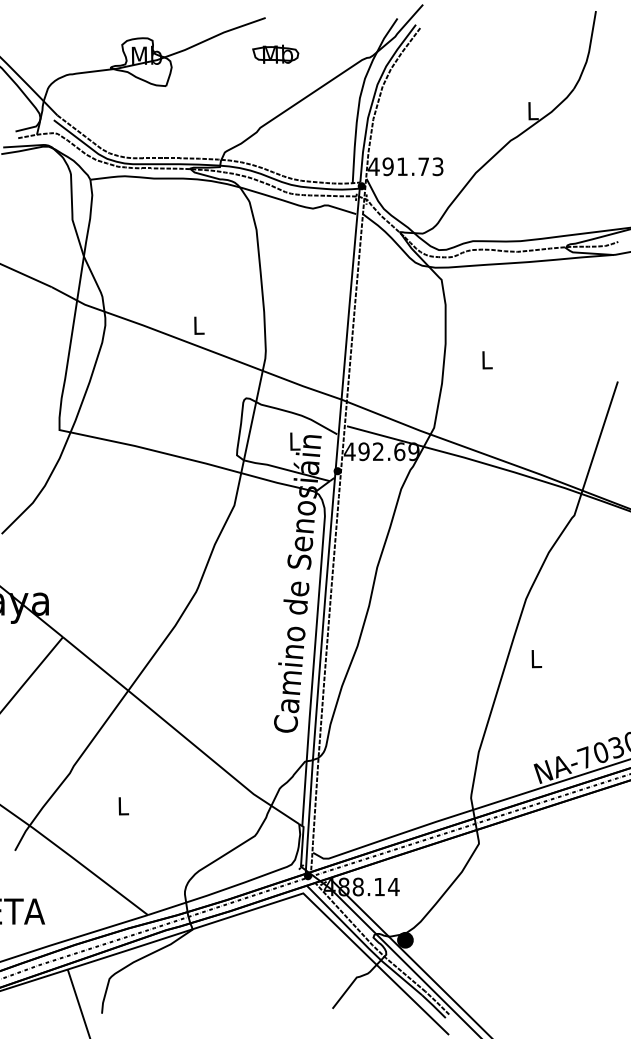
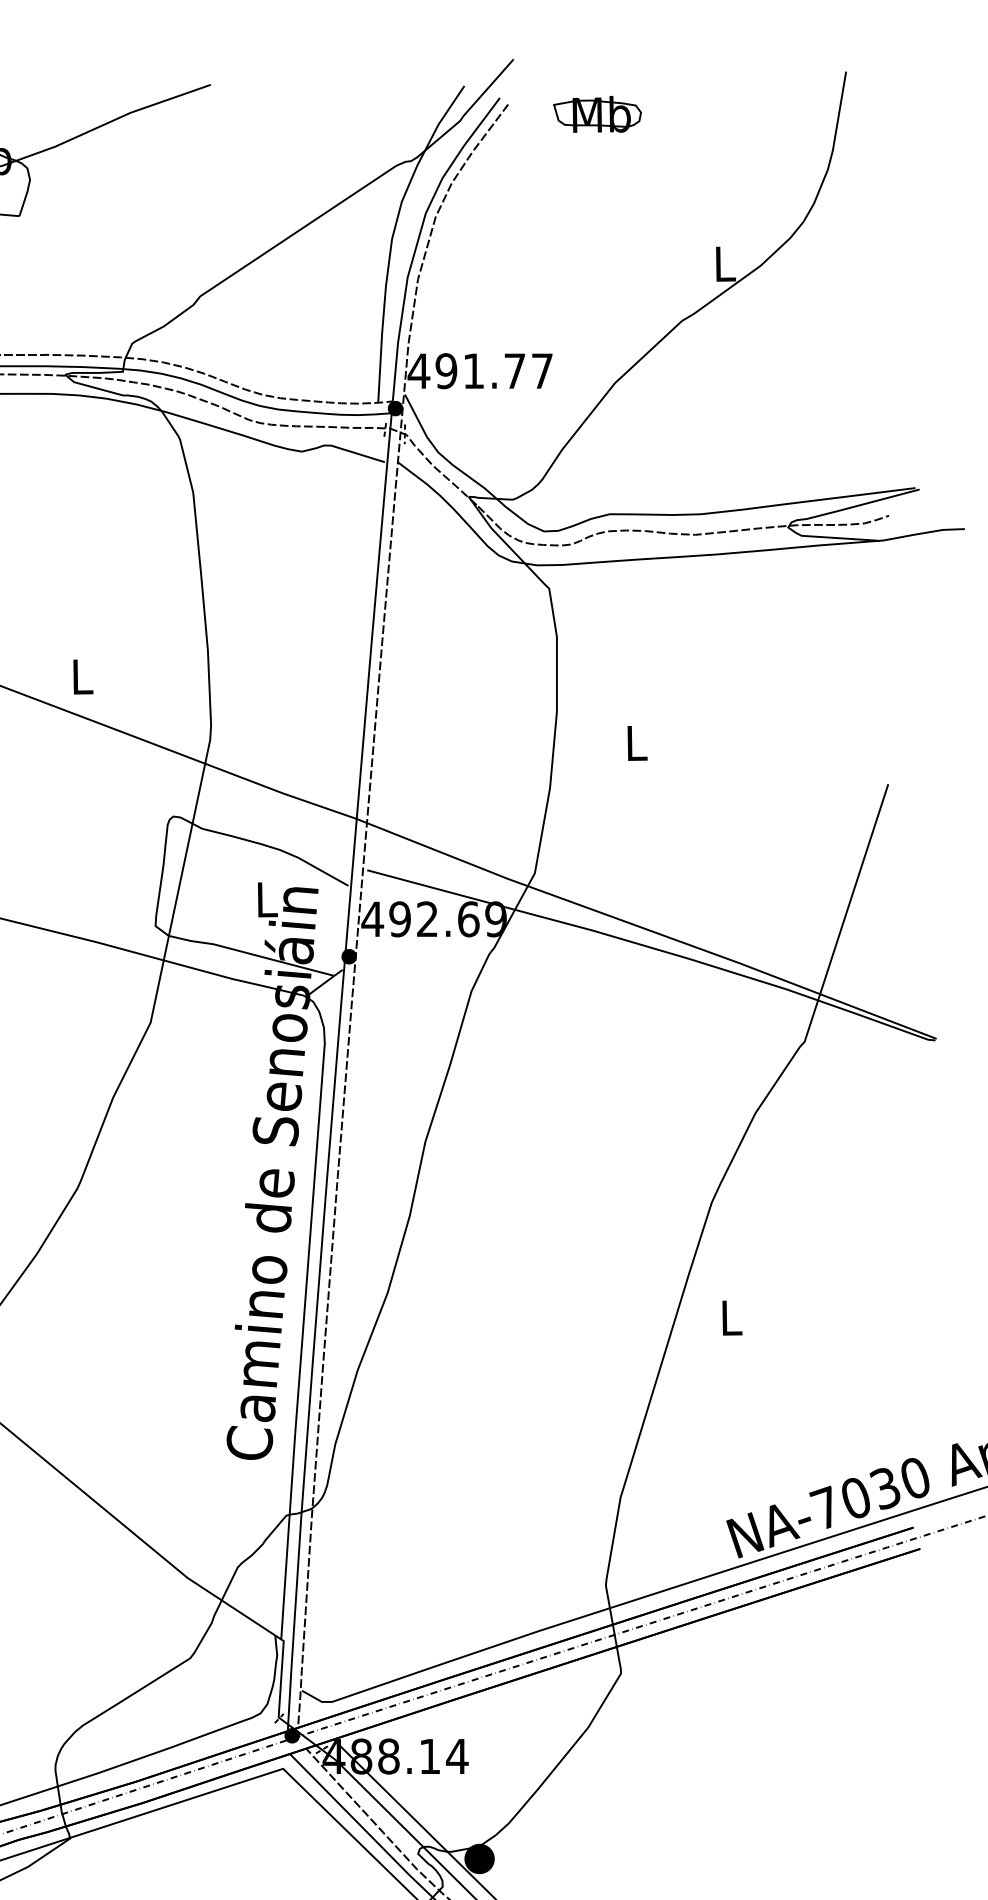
part: (275, 53) -> (597, 112), moved
text: (437, 166) -> (541, 370), 491.73 -> 491.77

